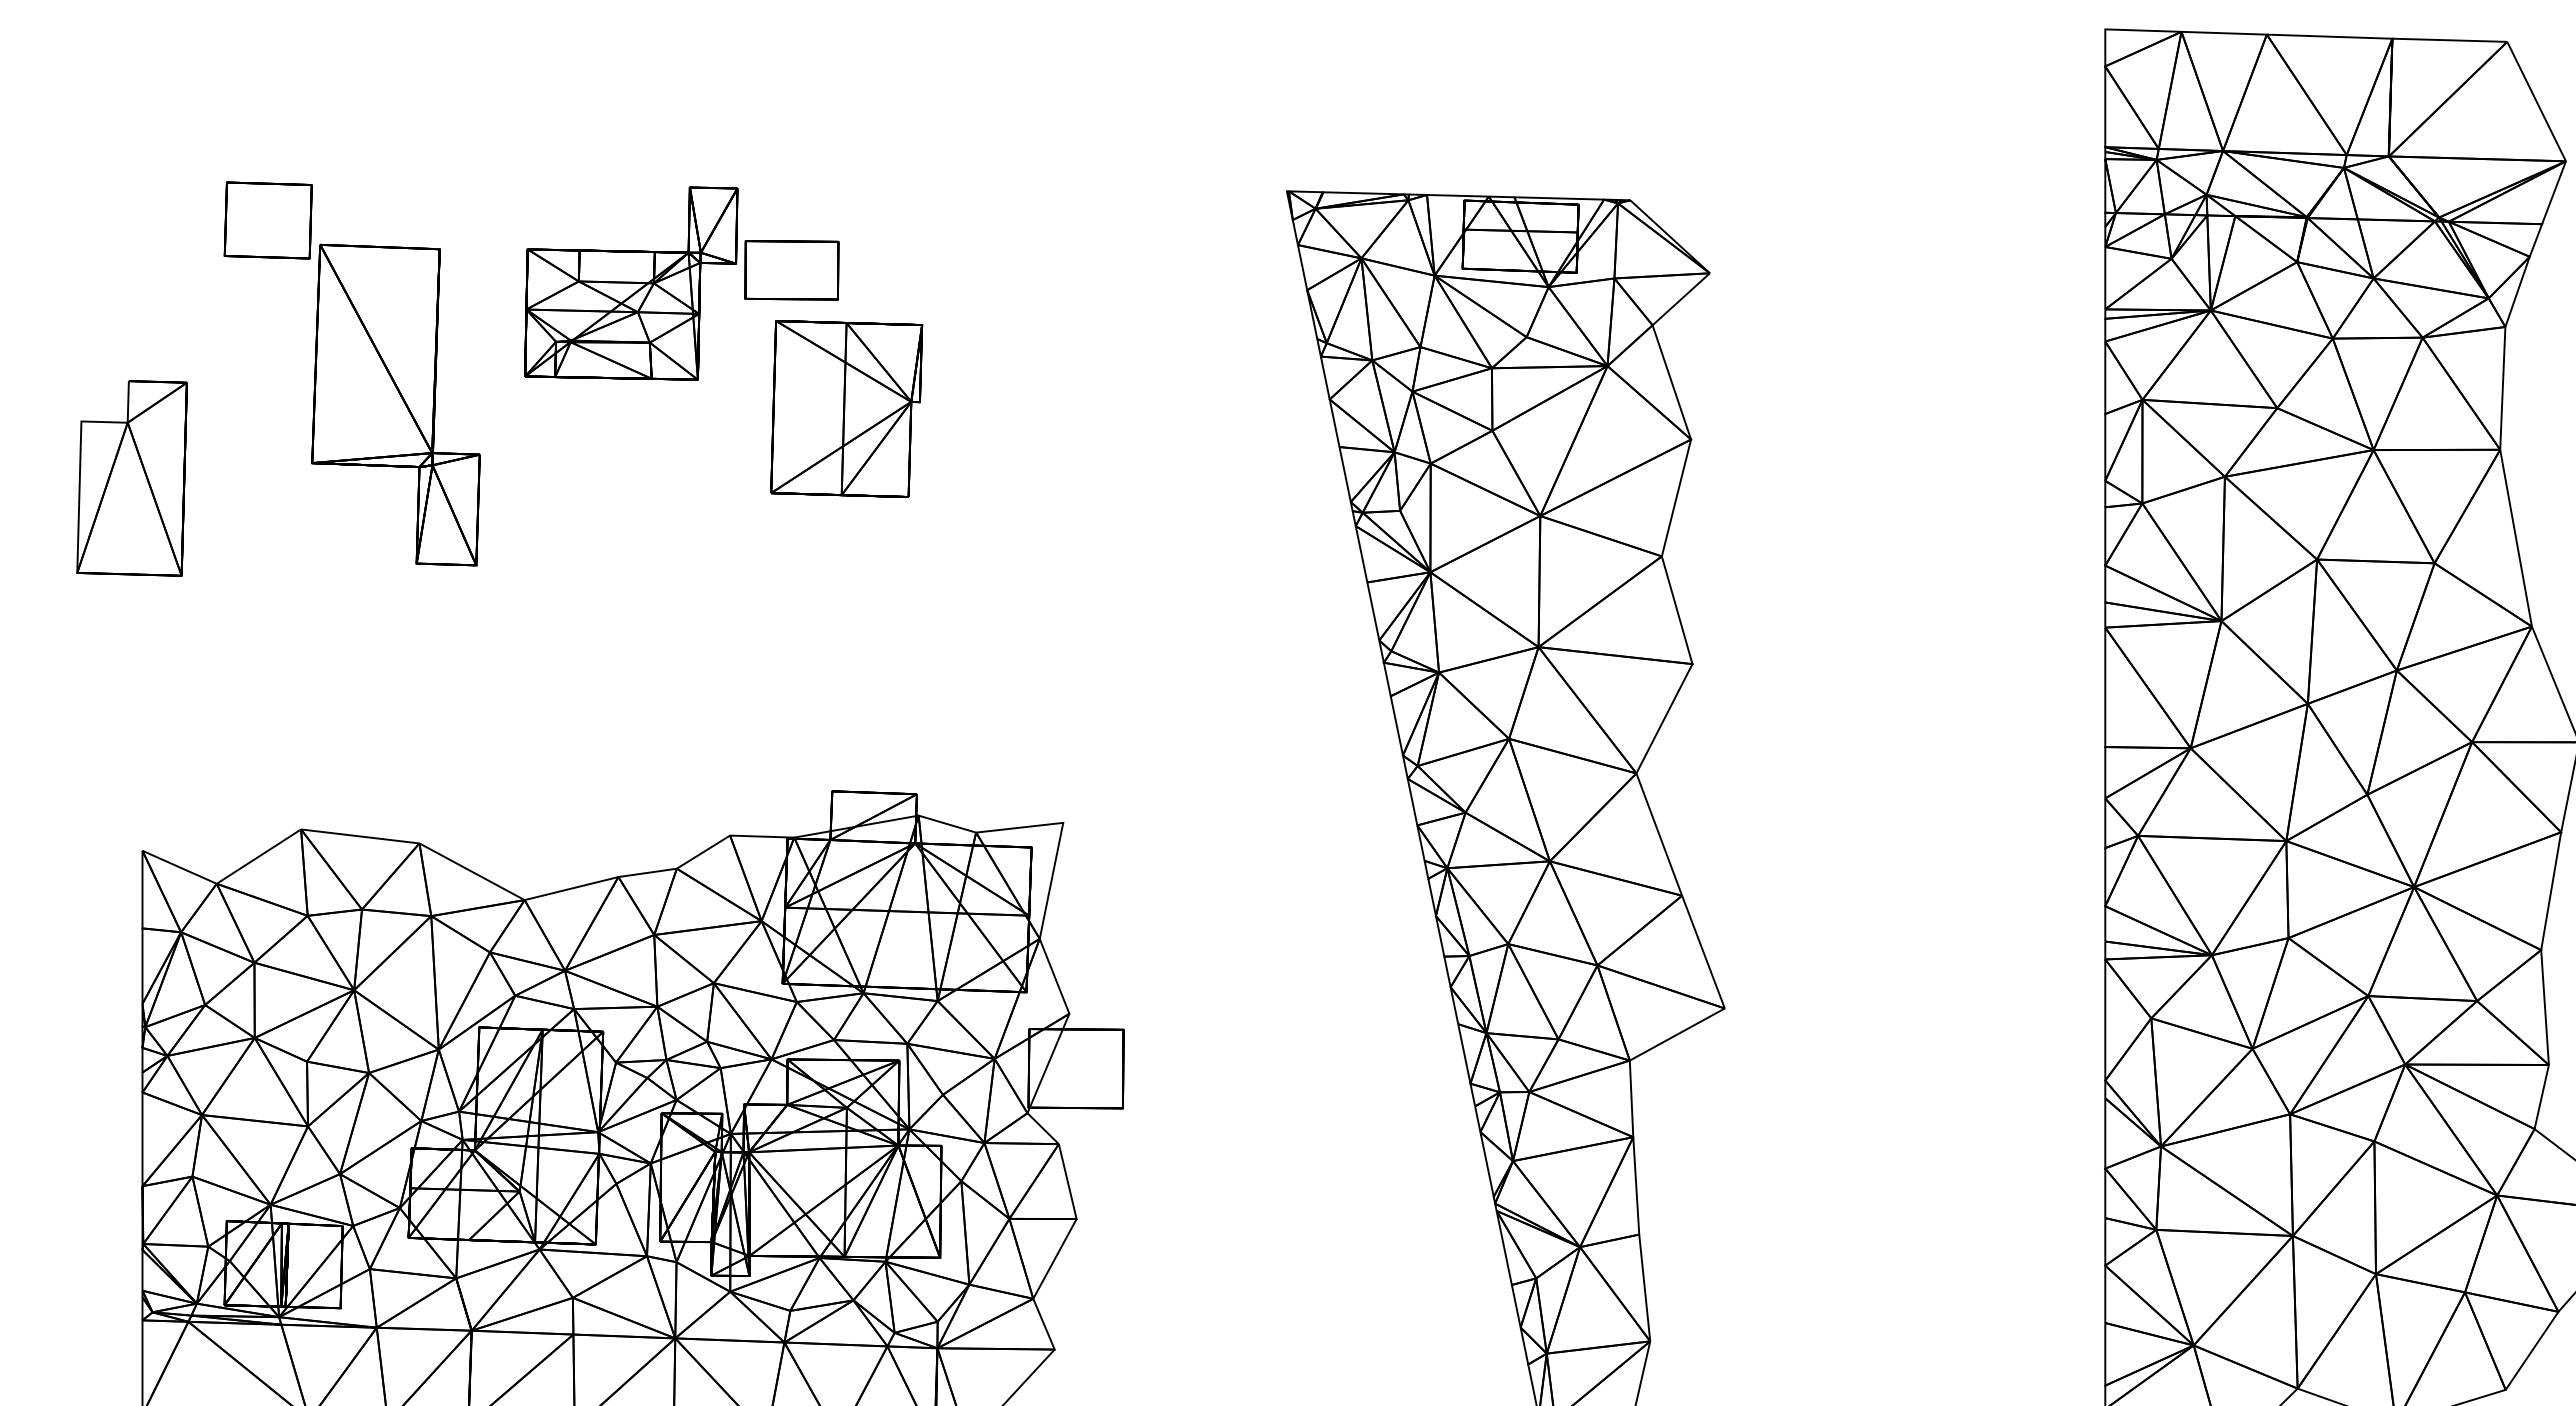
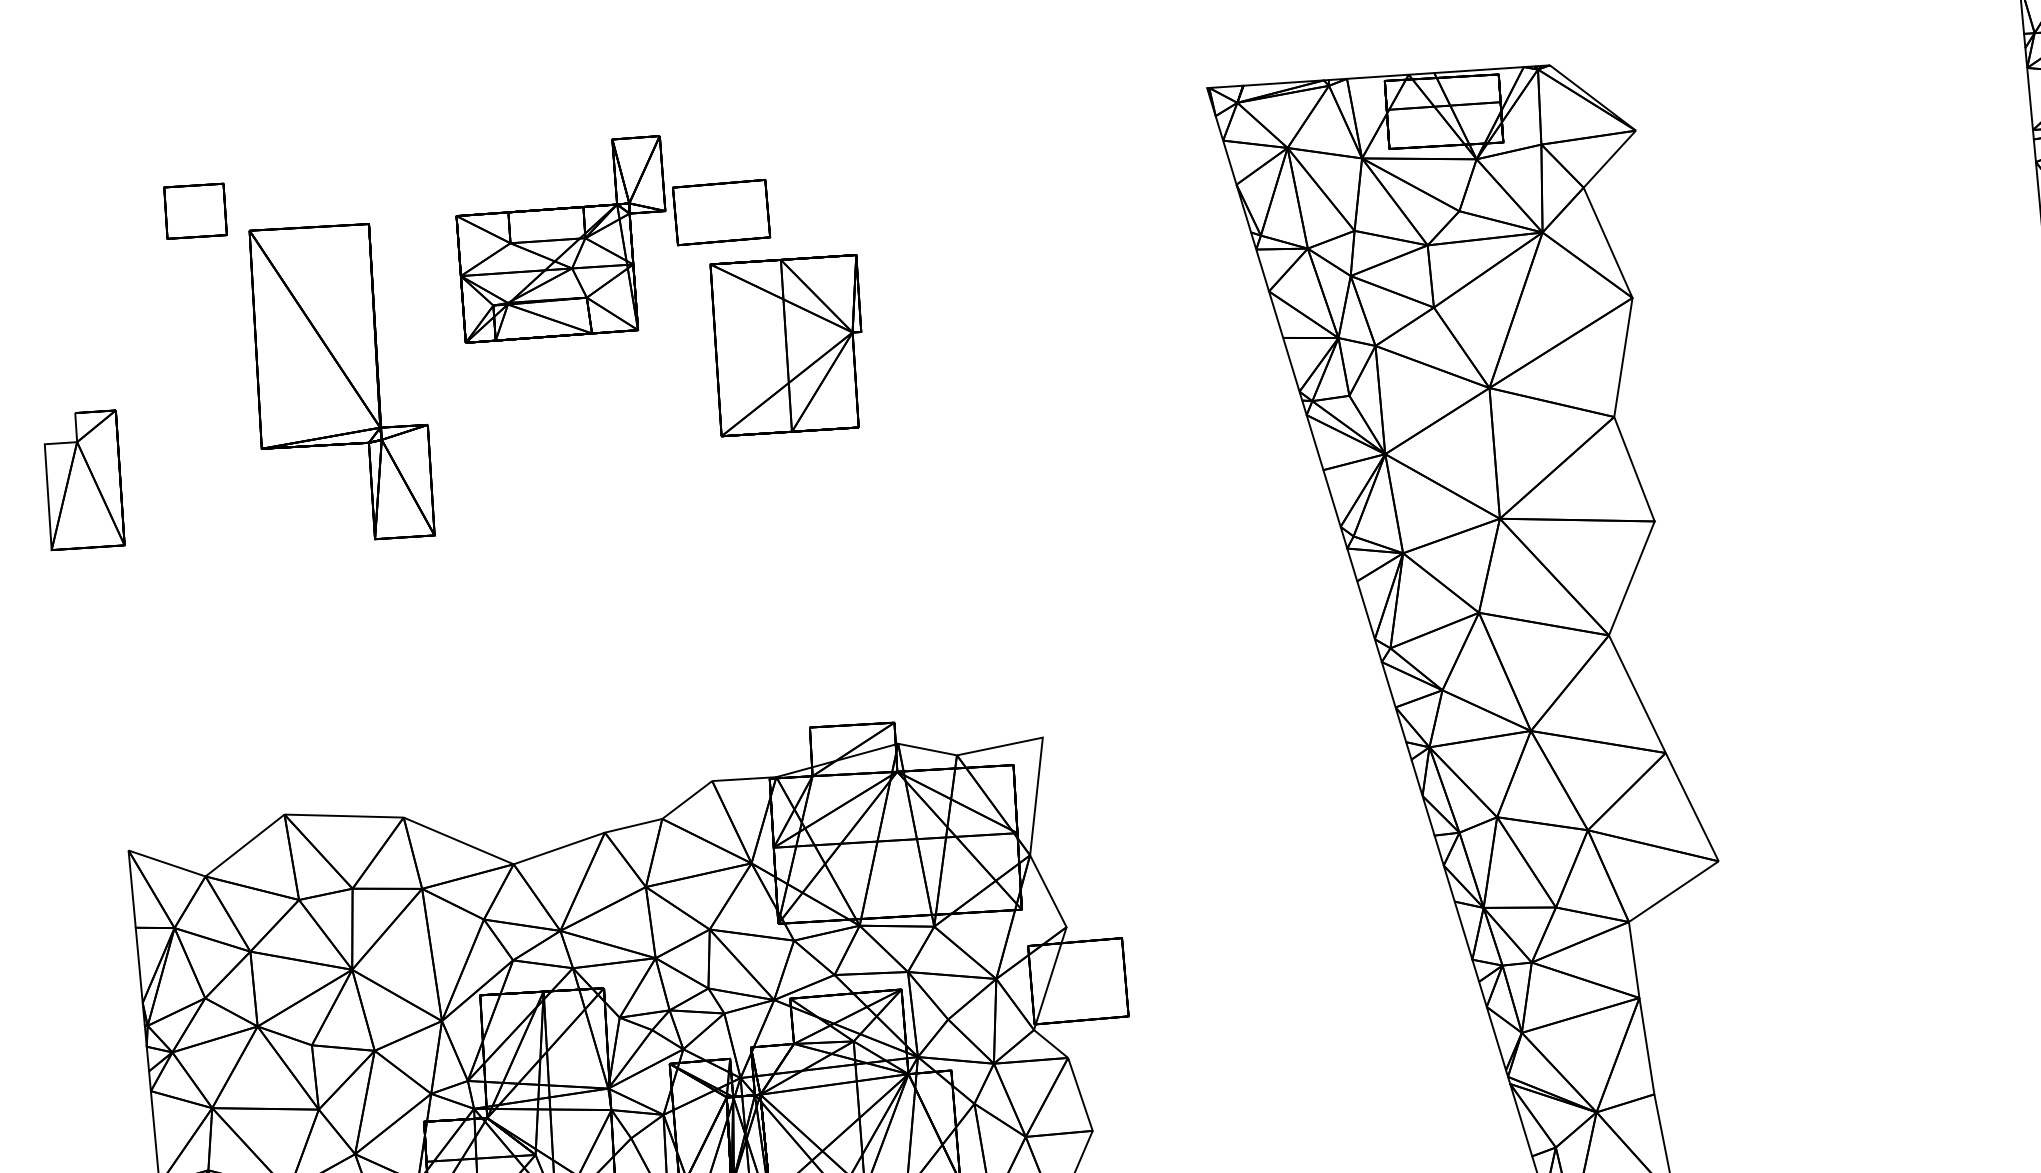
part: (267, 220) -> (194, 211), size x0.7
part: (131, 478) -> (83, 480), size x0.7

